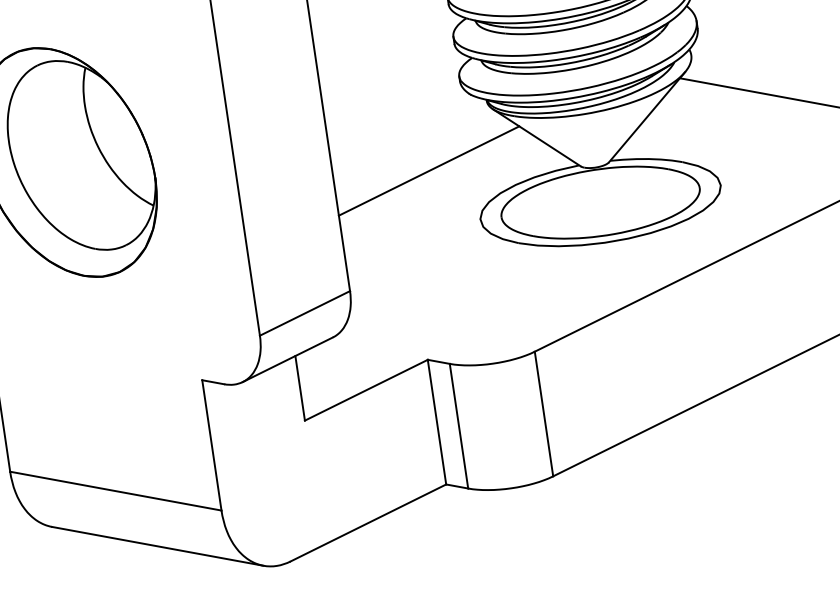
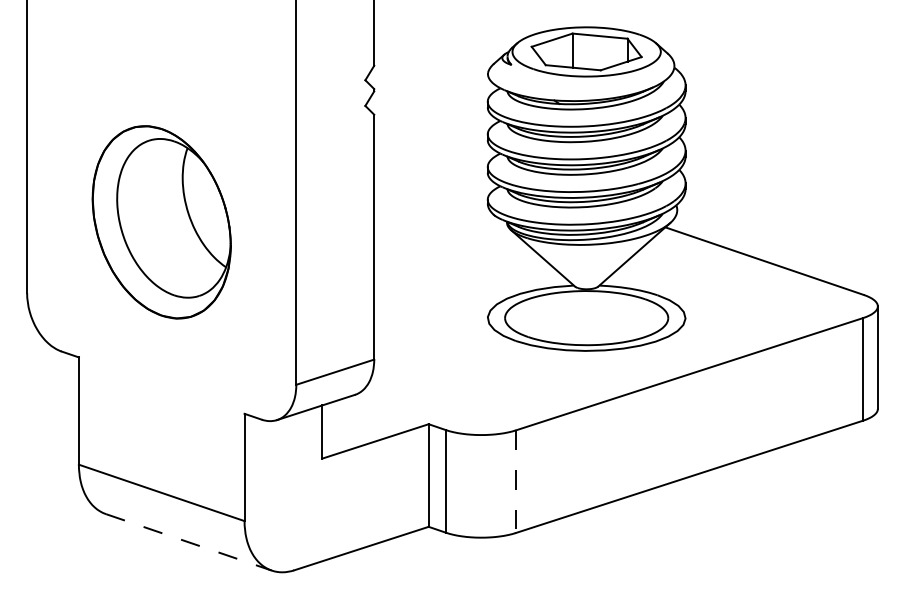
line: (429, 171) -> (452, 272), removed
line: (543, 415) -> (515, 482), solid -> dashed
line: (158, 546) -> (189, 542), solid -> dashed

